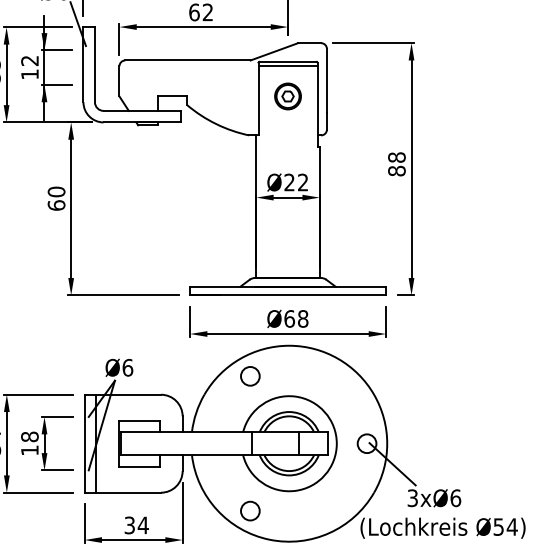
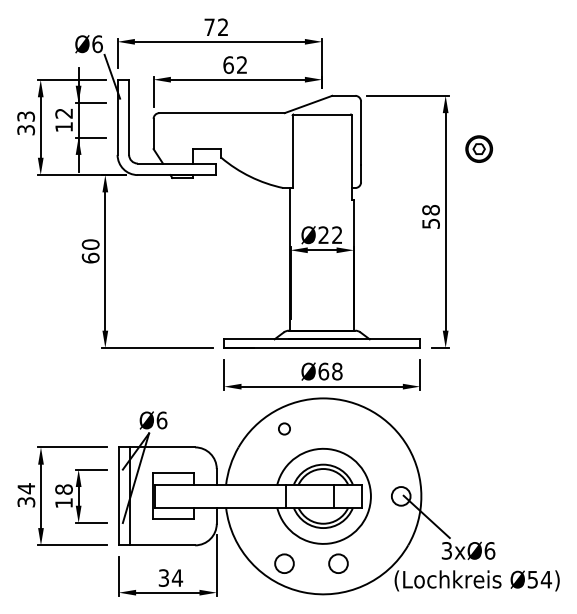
line: (287, 65) -> (321, 118), removed
part: (287, 95) -> (478, 148), moved
text: (396, 170) -> (430, 223), 88 -> 58
circle: (250, 375) -> (284, 428), size x0.6
circle: (304, 510) -> (338, 563), added

